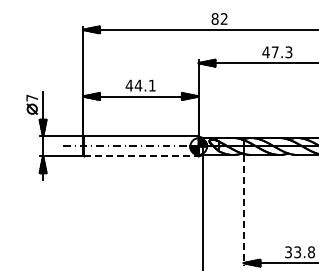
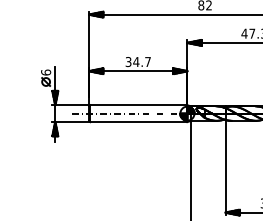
text: (140, 85) -> (137, 61), 44.1 -> 34.7
text: (32, 97) -> (46, 72), 7 -> 6
line: (142, 156) -> (139, 122), dashed -> solid
line: (243, 210) -> (225, 167), dashed -> solid

